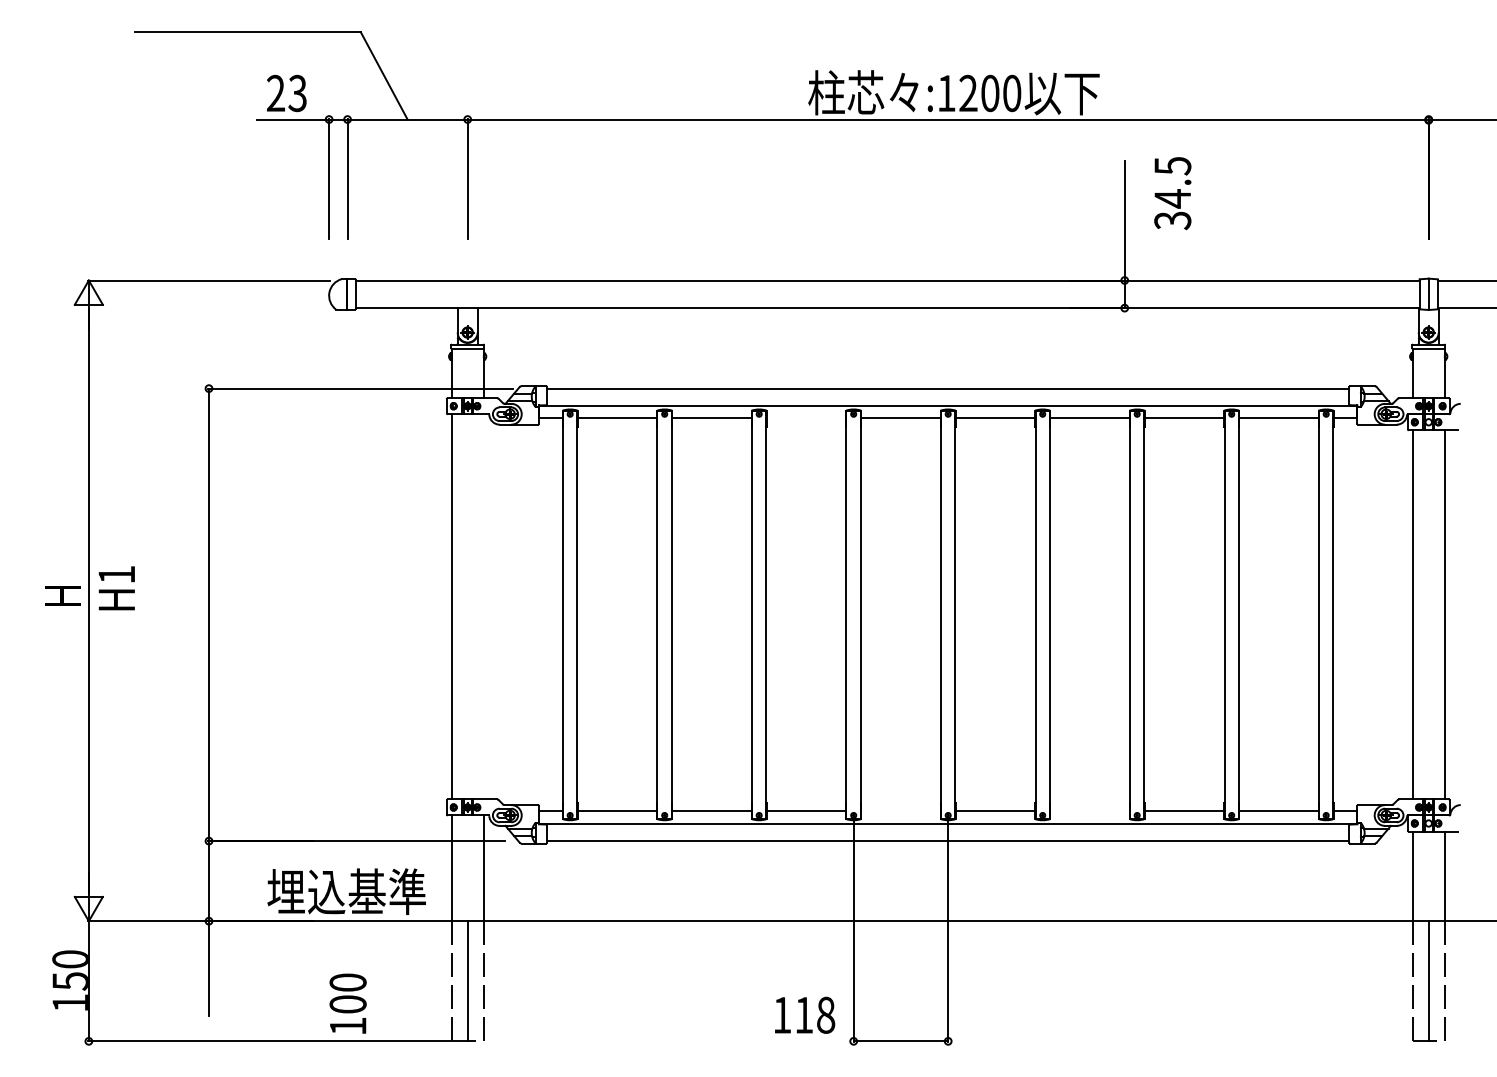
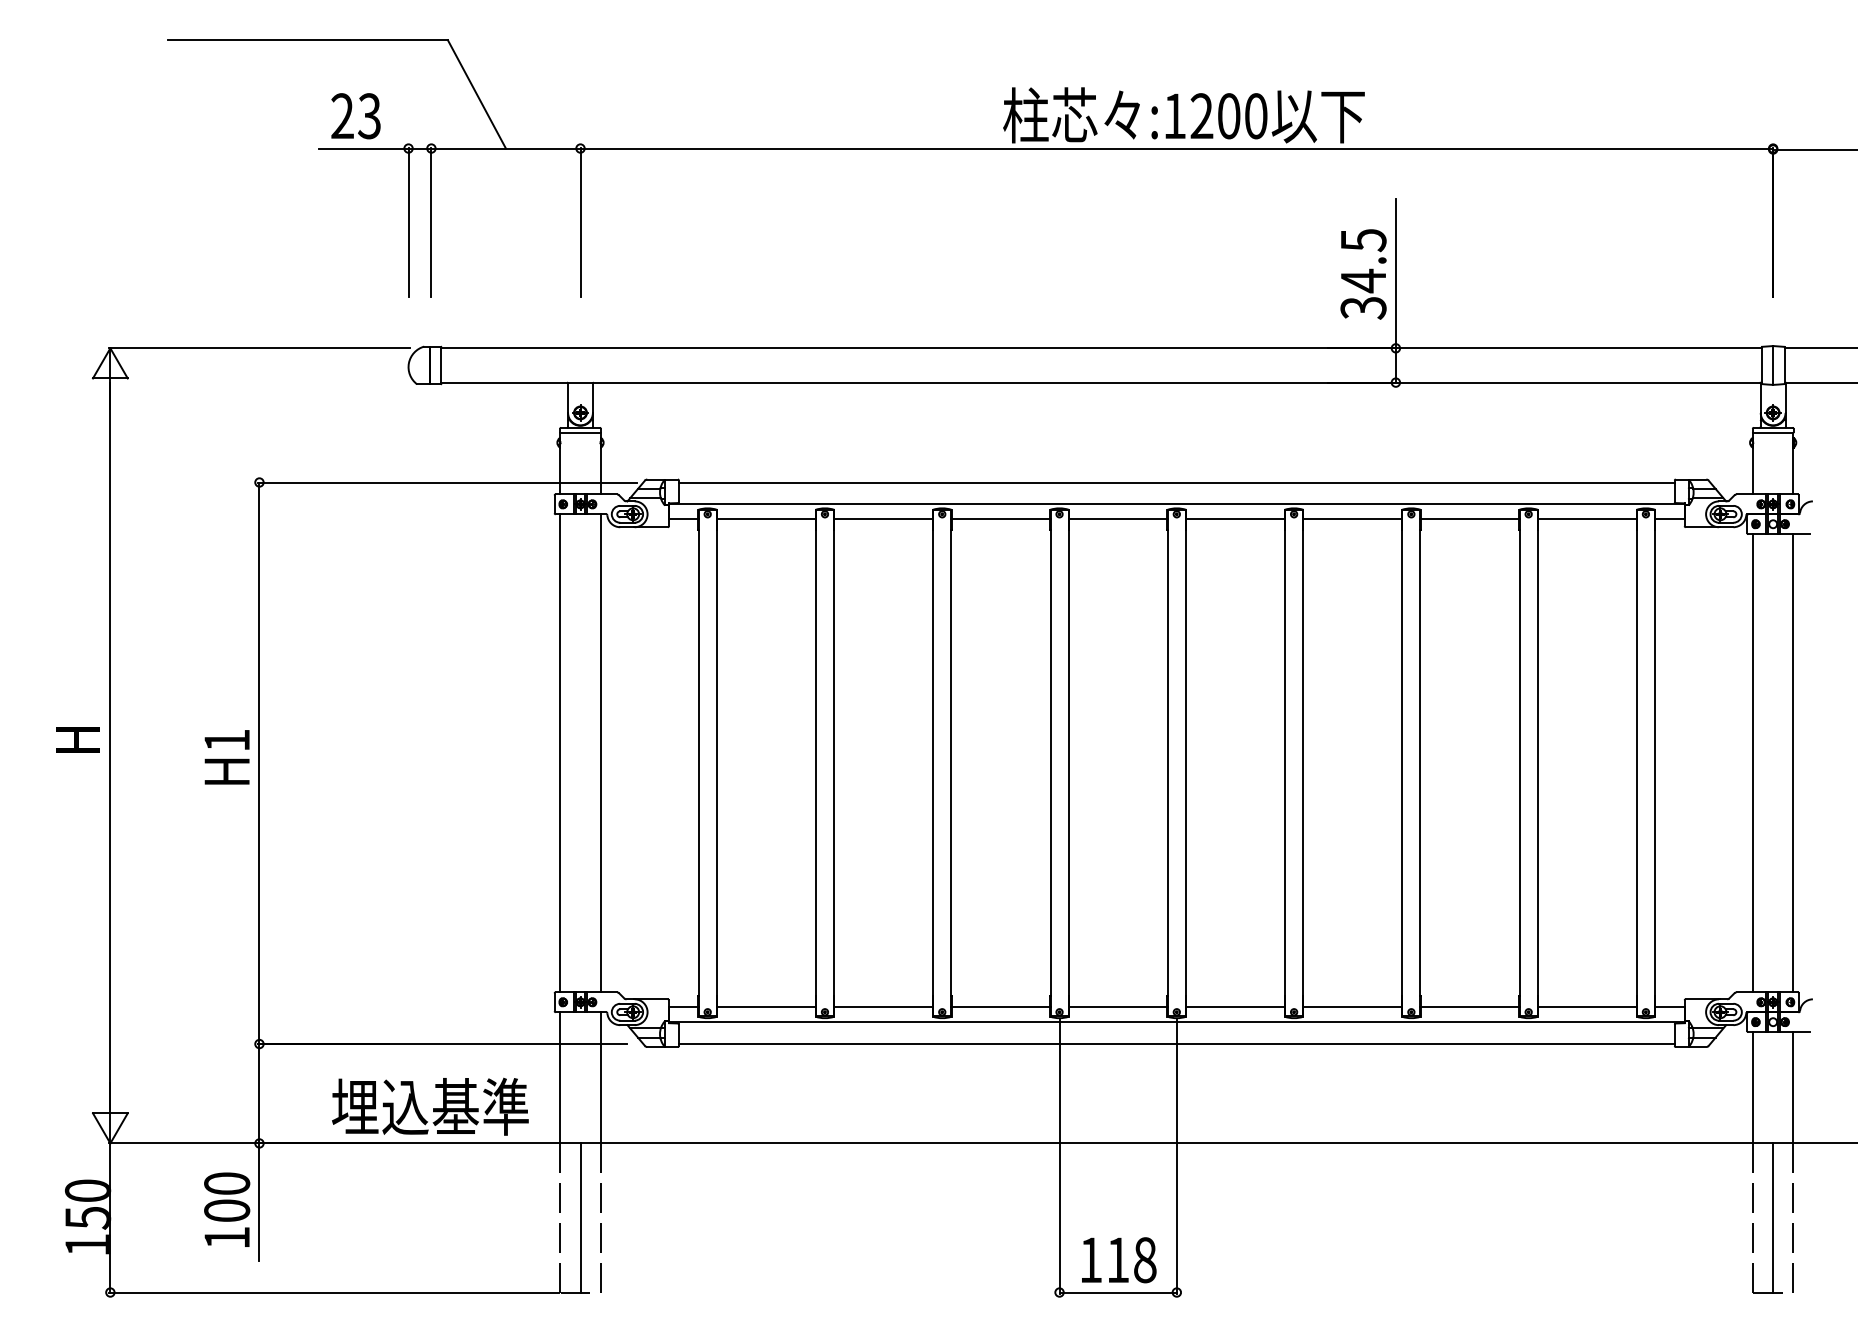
text: (1172, 193) -> (1363, 274), moved
line: (806, 418) -> (1000, 519), added
text: (116, 588) -> (226, 757), moved
line: (483, 606) -> (600, 753), added
line: (900, 811) -> (1117, 1007), added
line: (1089, 811) -> (1352, 1007), added
text: (348, 1003) -> (227, 1209), moved
text: (805, 1015) -> (1119, 1260), moved

